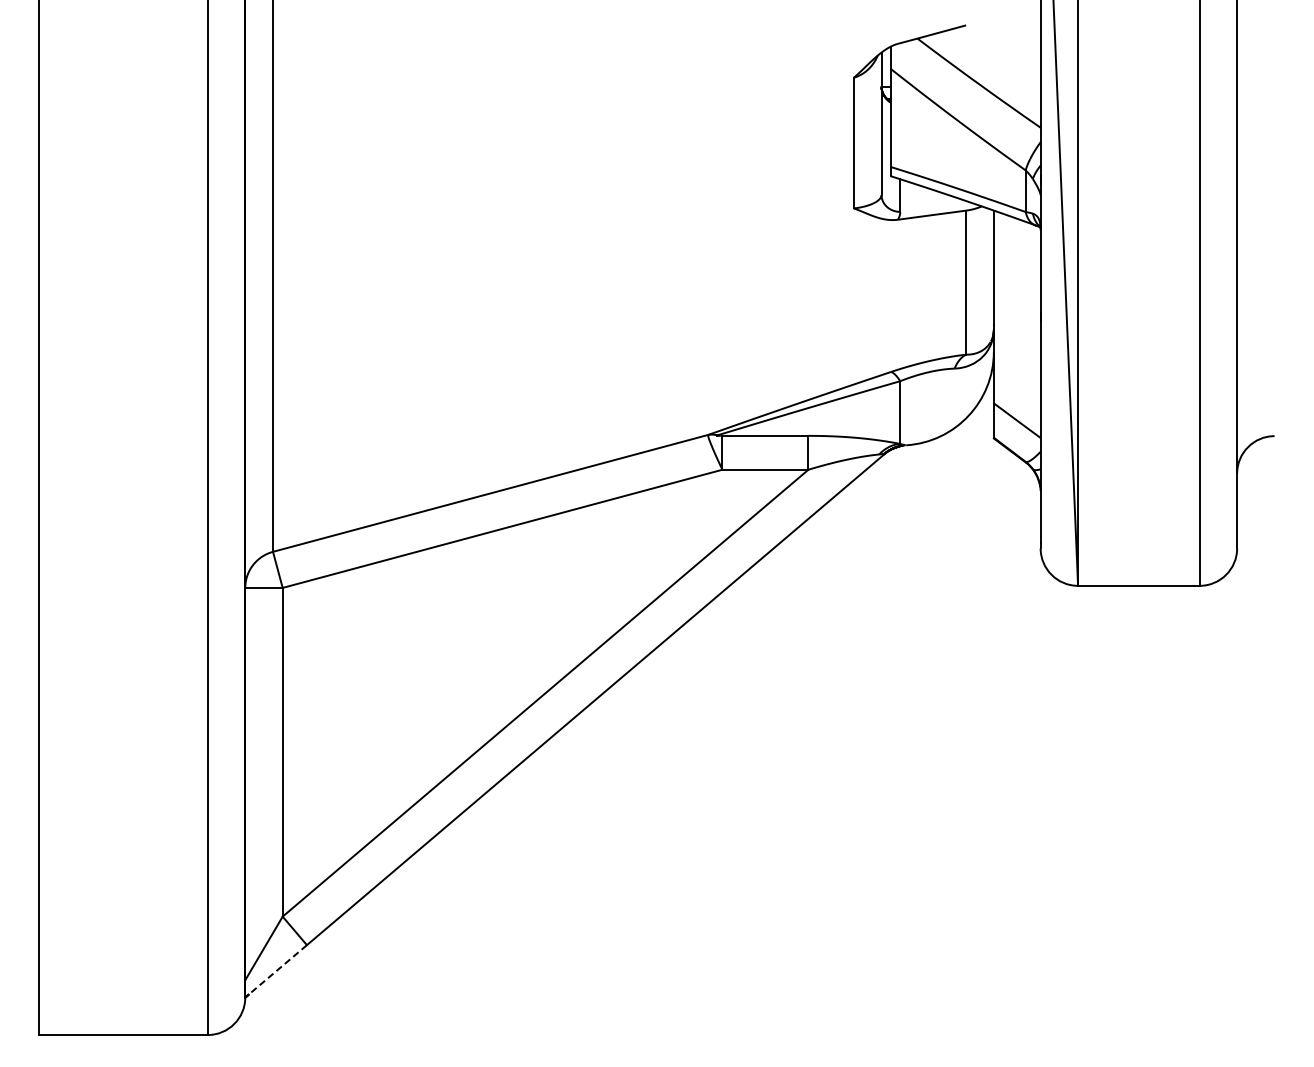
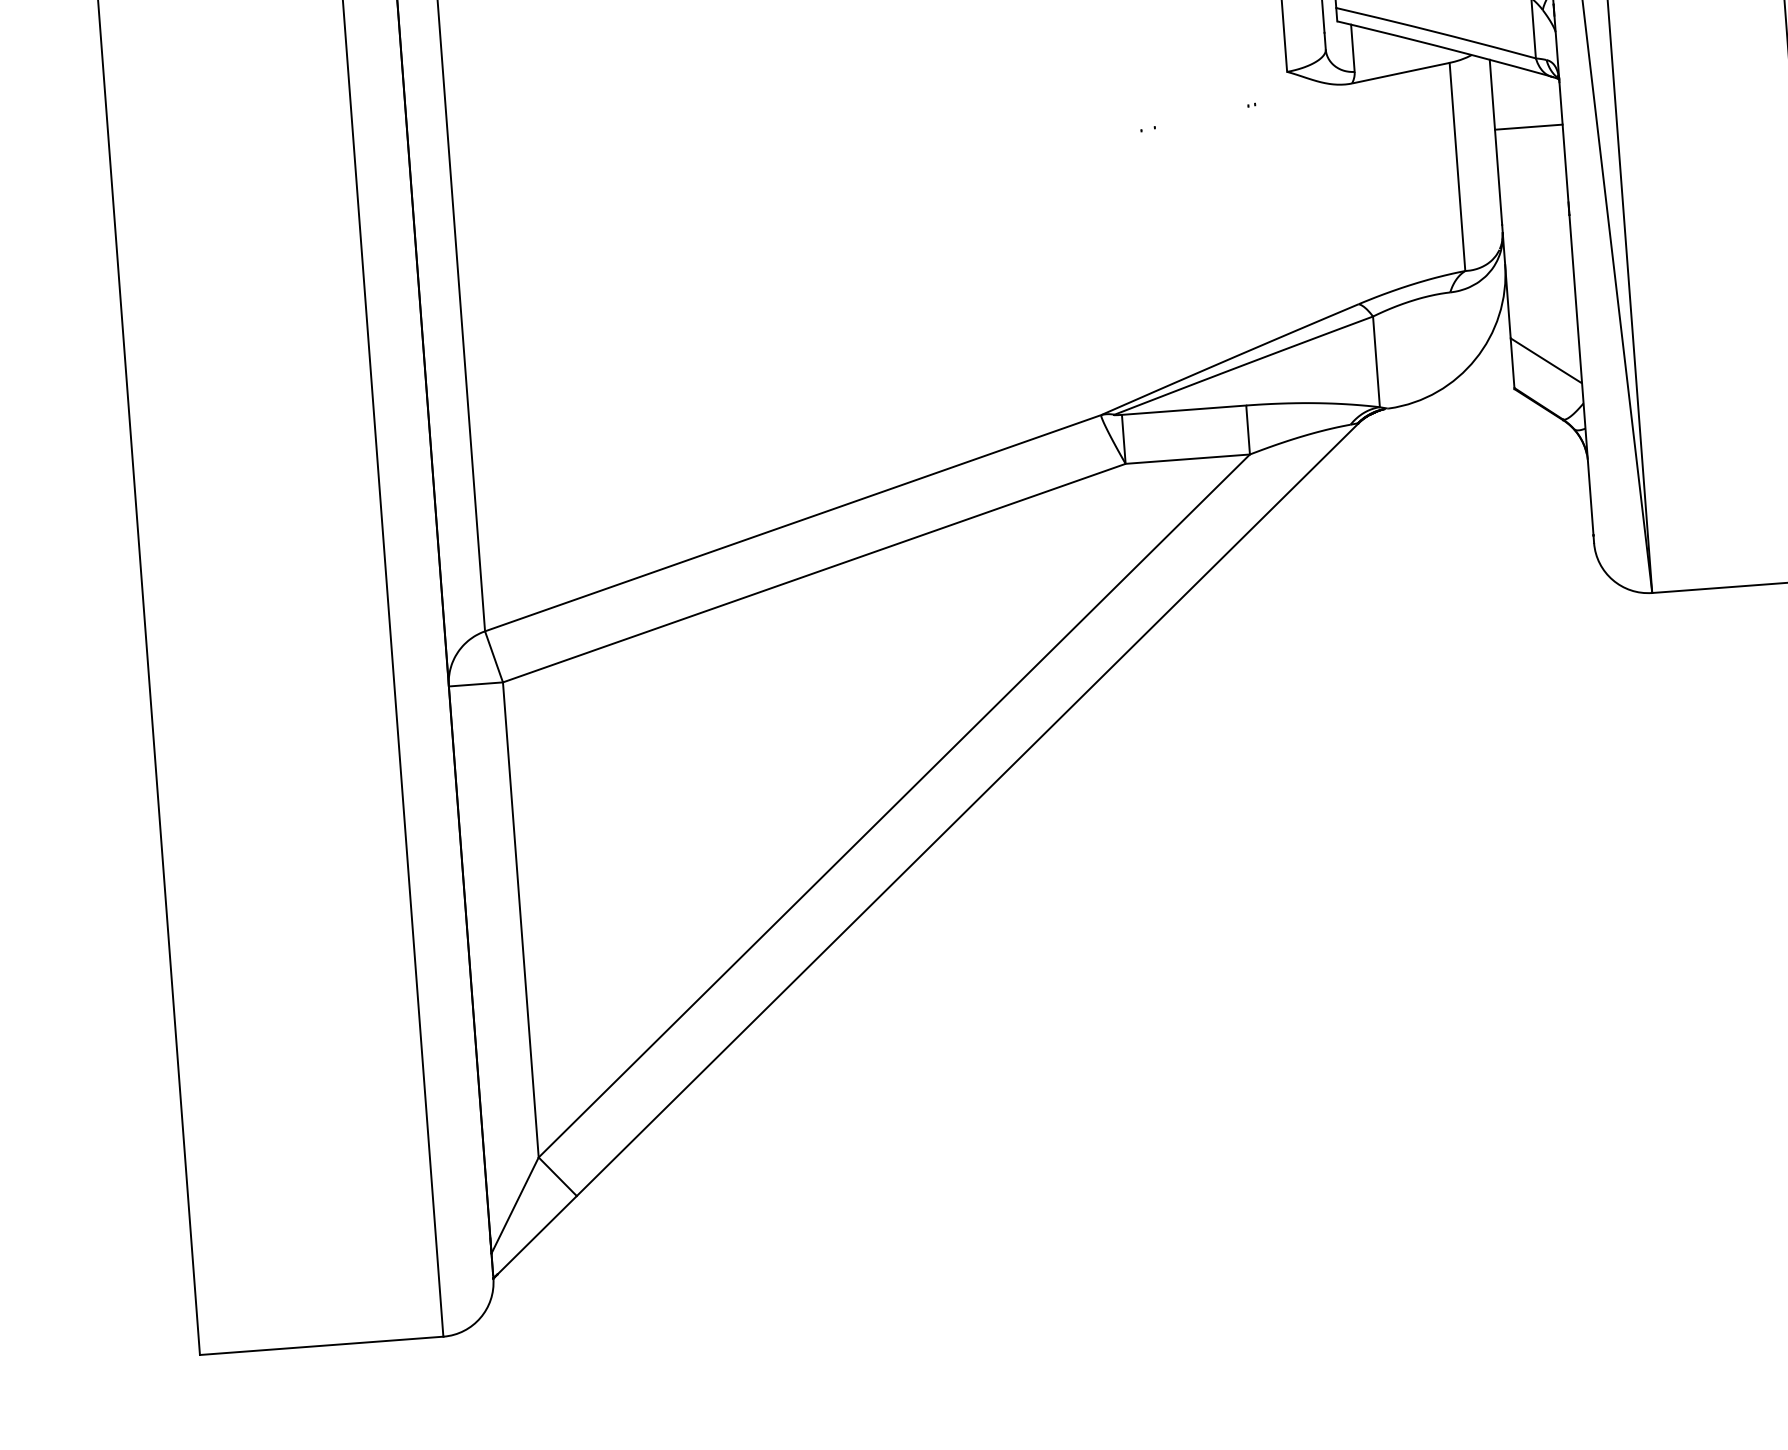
line: (1016, 258) -> (1527, 126), added
line: (277, 970) -> (537, 1235), dashed -> solid

